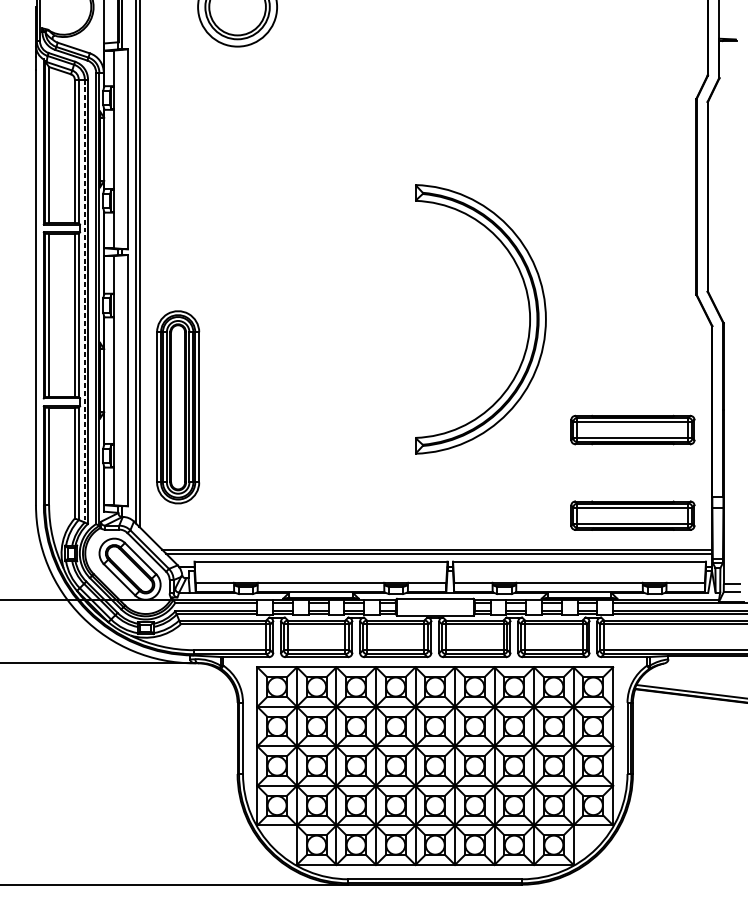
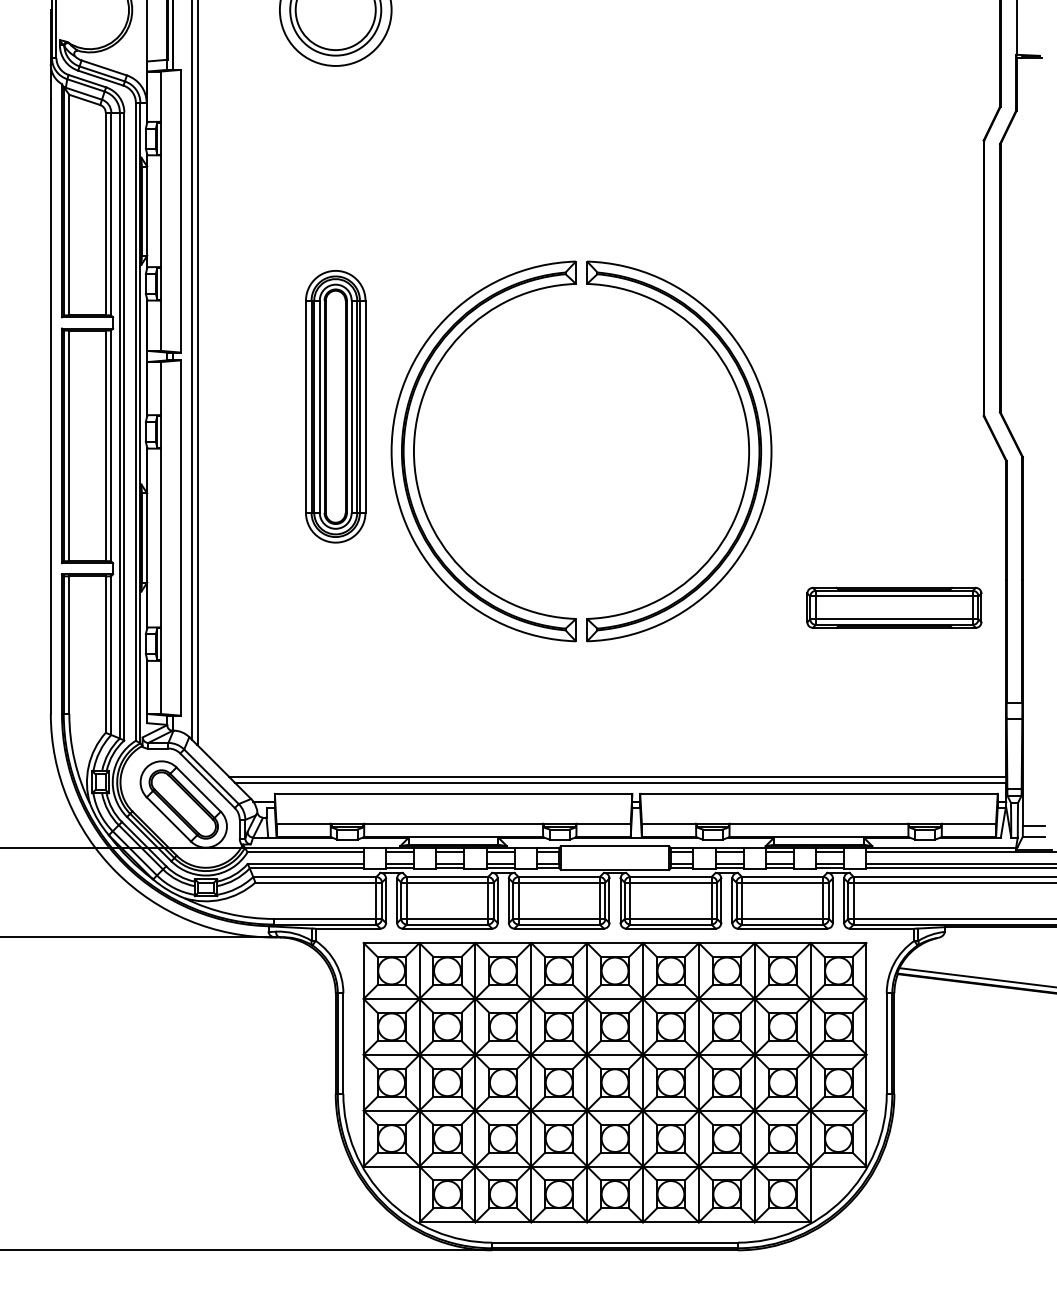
line: (84, 301) -> (119, 425), dashed -> solid
part: (294, 313) -> (415, 443), added
part: (177, 407) -> (335, 406), moved
part: (632, 515) -> (894, 728), removed

